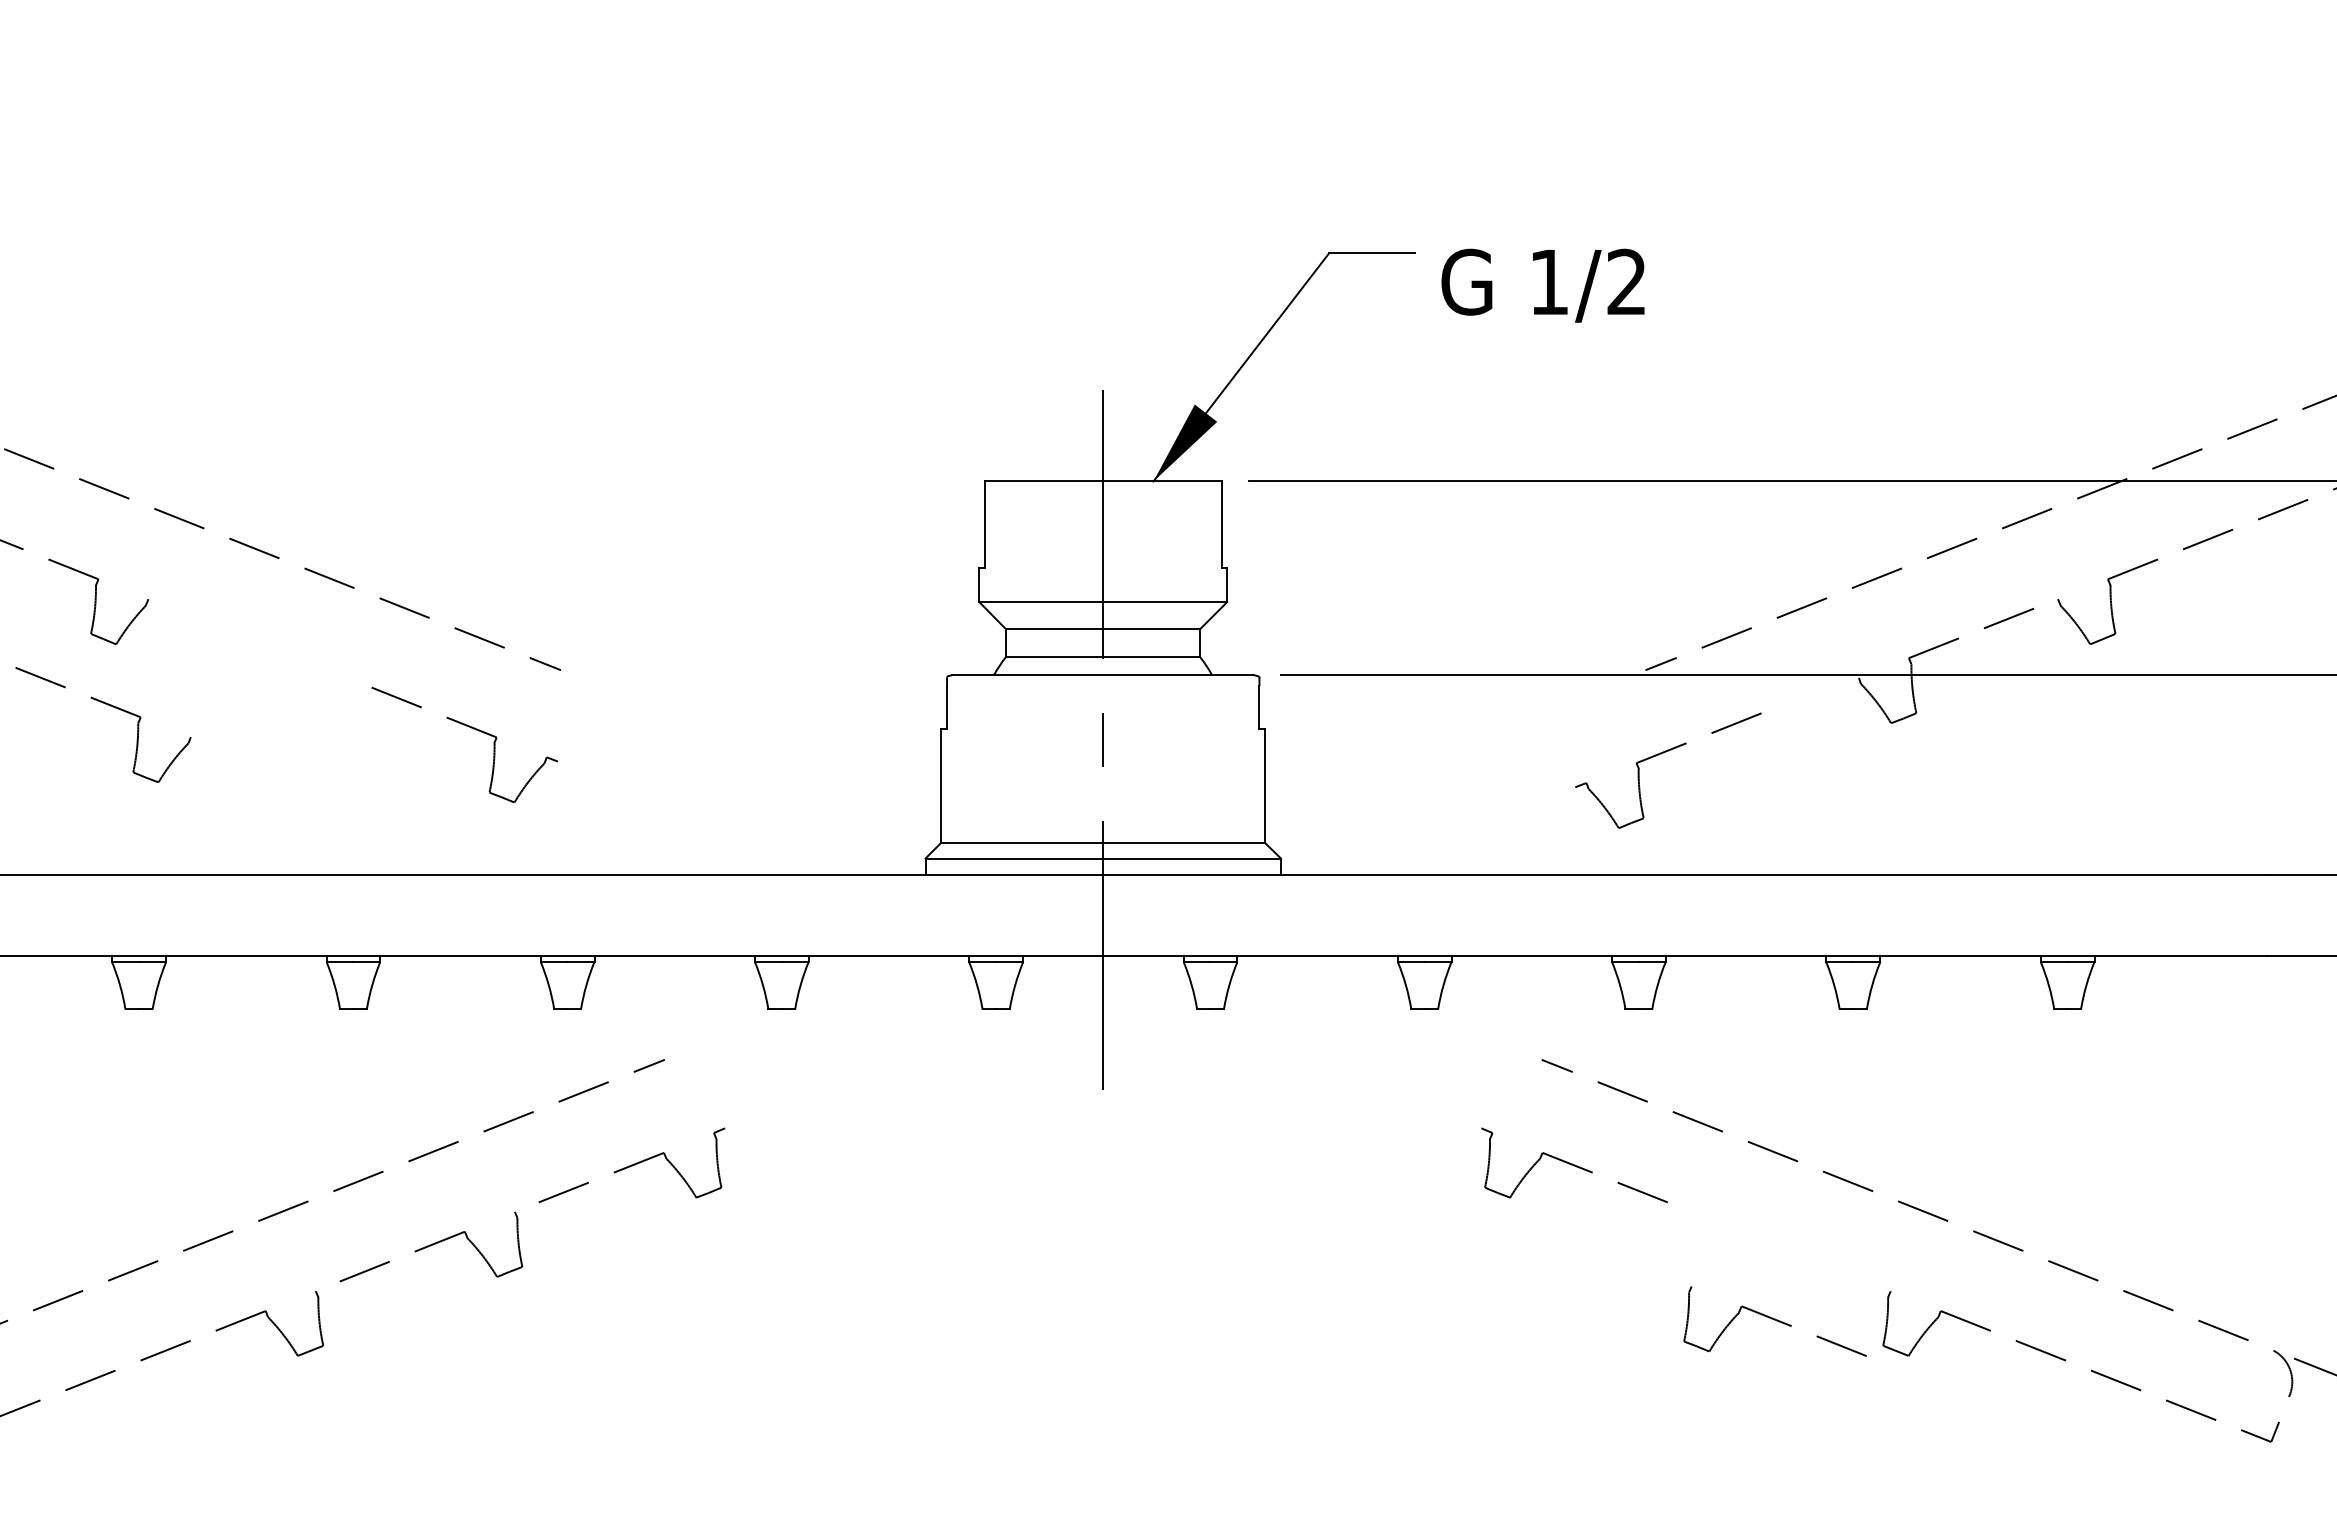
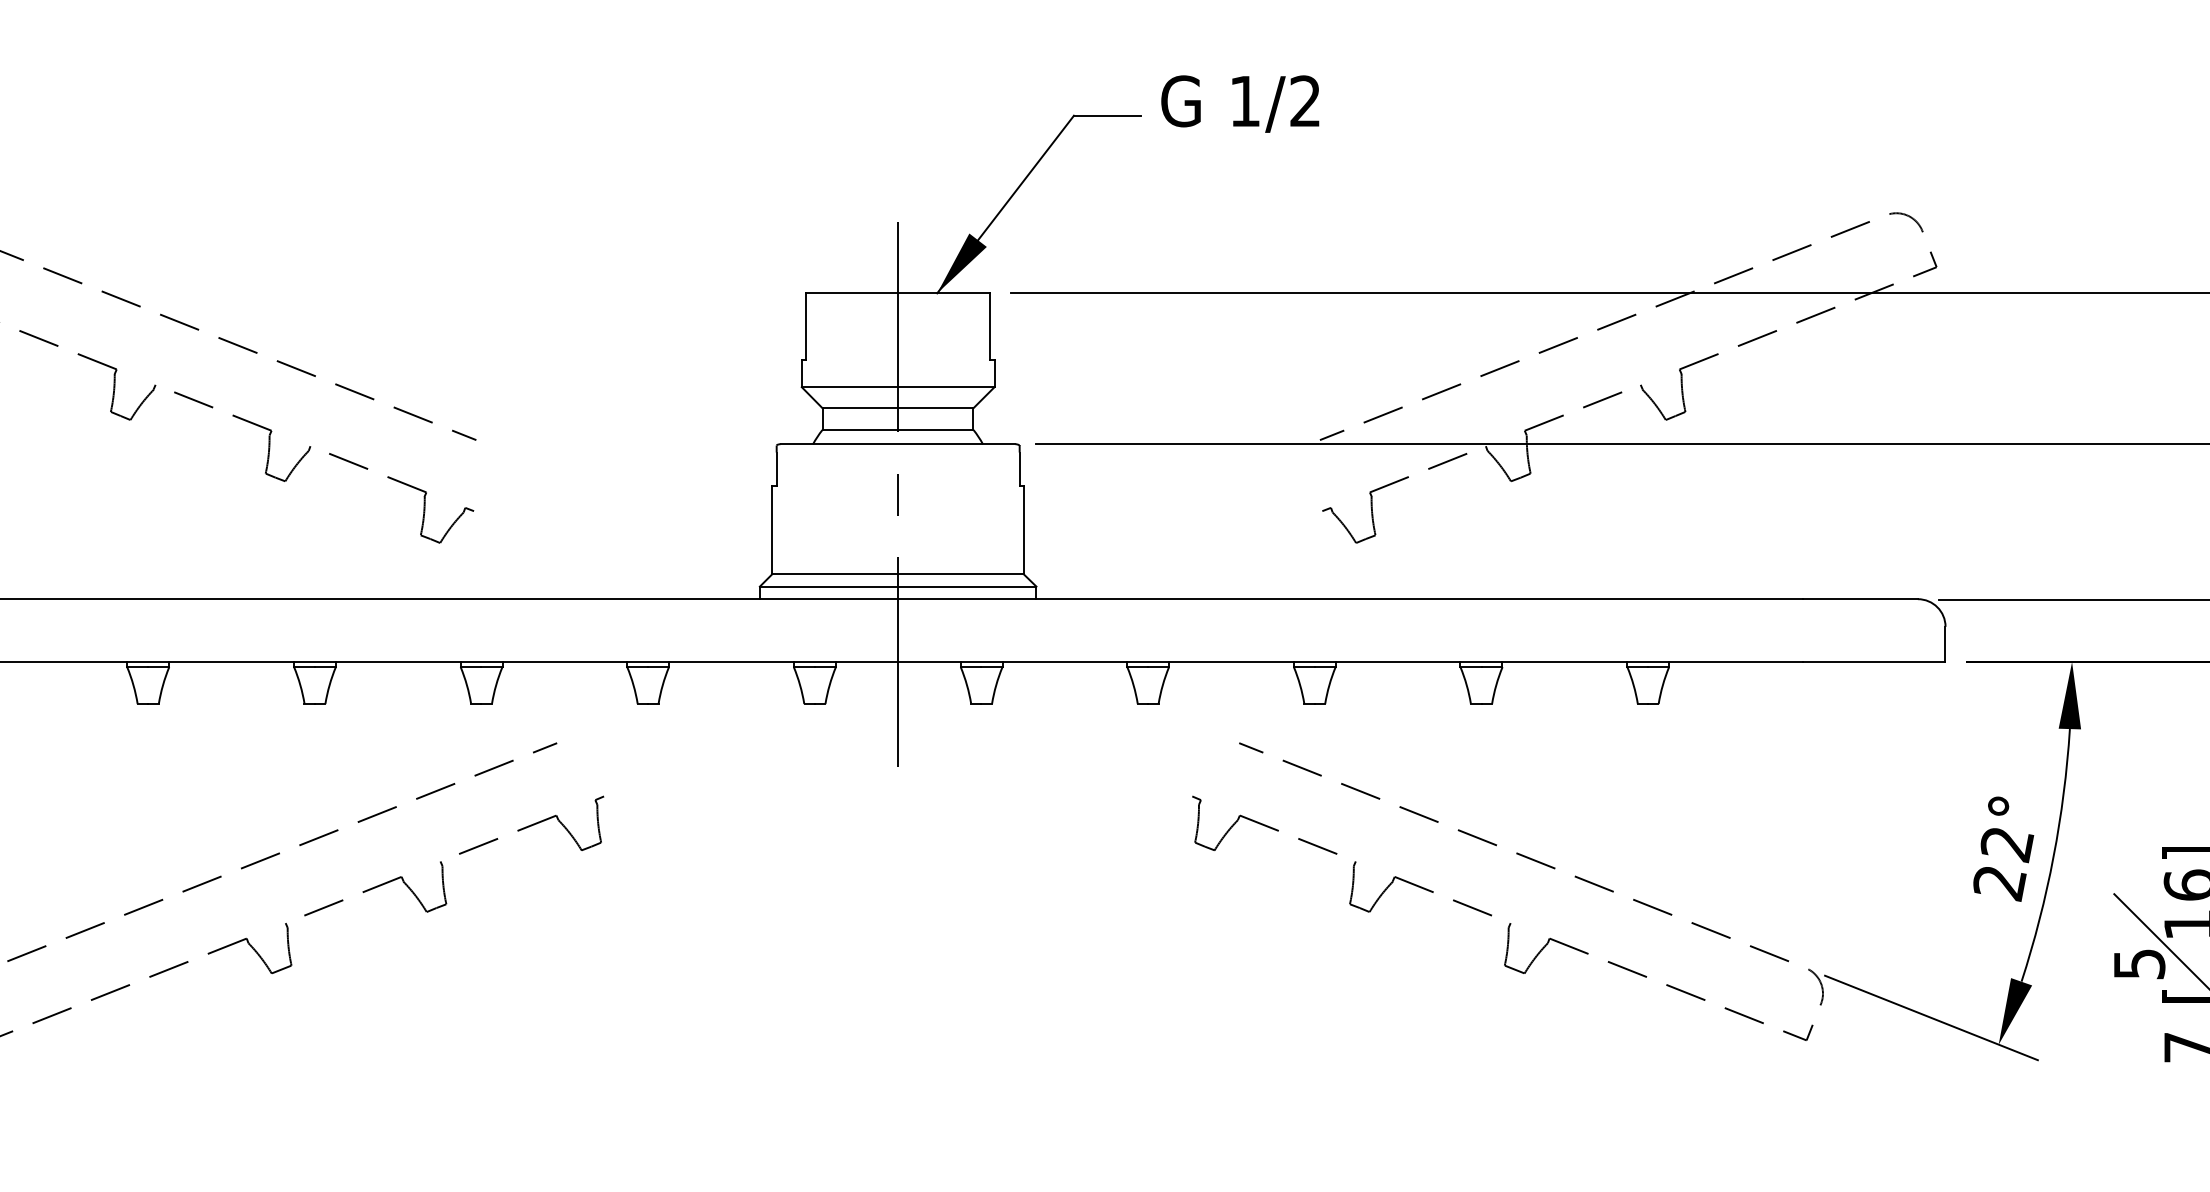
text: (1543, 284) -> (1240, 103), moved
part: (109, 706) -> (247, 422), moved
part: (1662, 754) -> (1390, 485), moved
part: (1774, 1321) -> (1420, 888), moved

